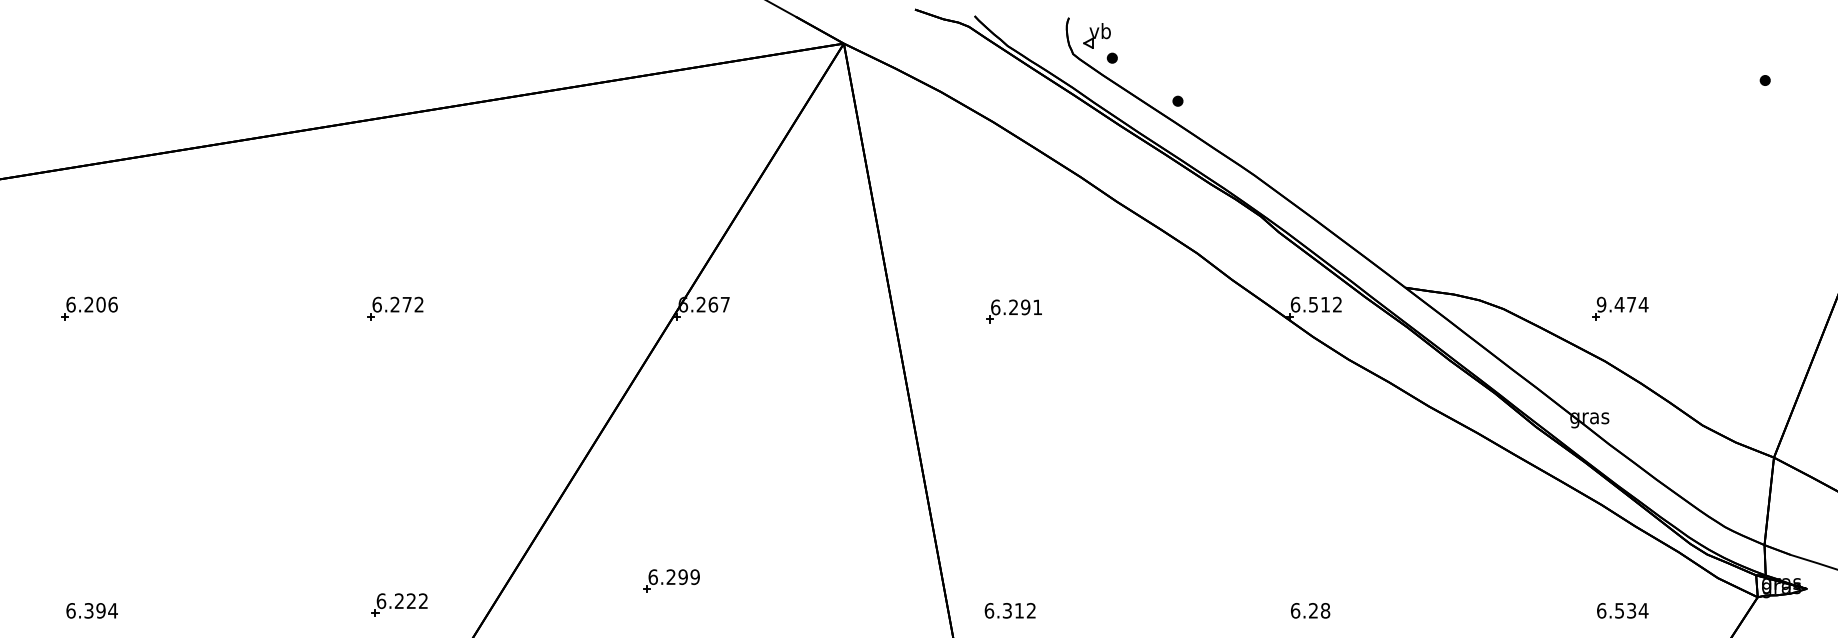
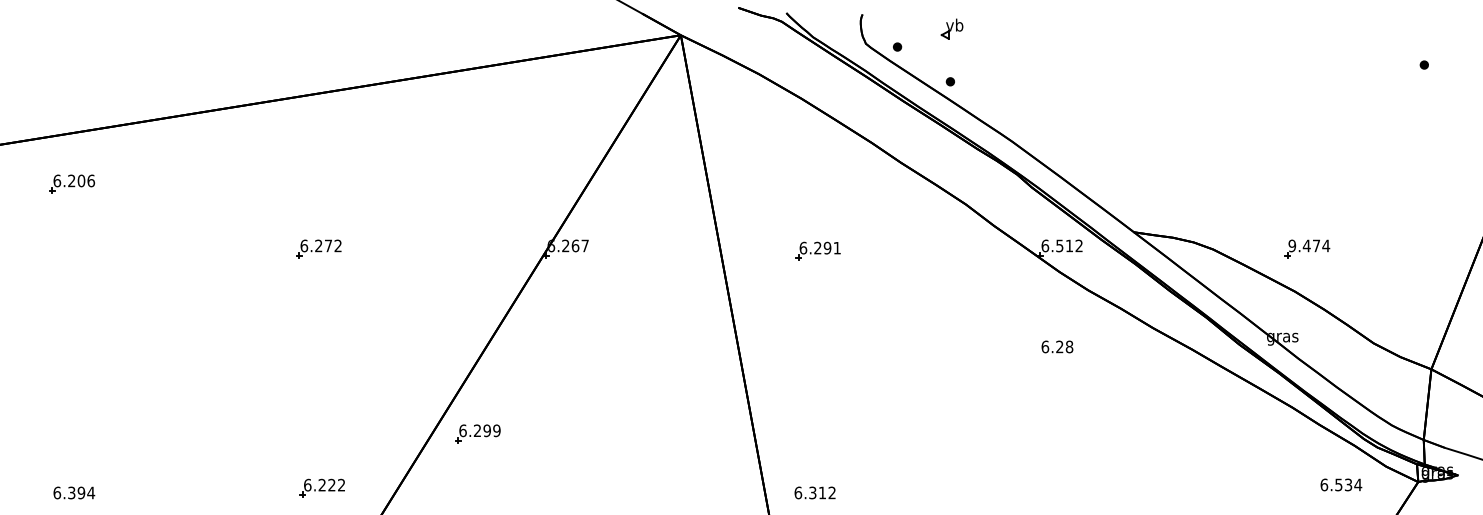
part: (1096, 35) -> (951, 28), moved
part: (88, 307) -> (71, 183), moved
part: (671, 580) -> (477, 433), moved
text: (1310, 610) -> (1057, 346), moved
text: (1622, 610) -> (1341, 484), moved

